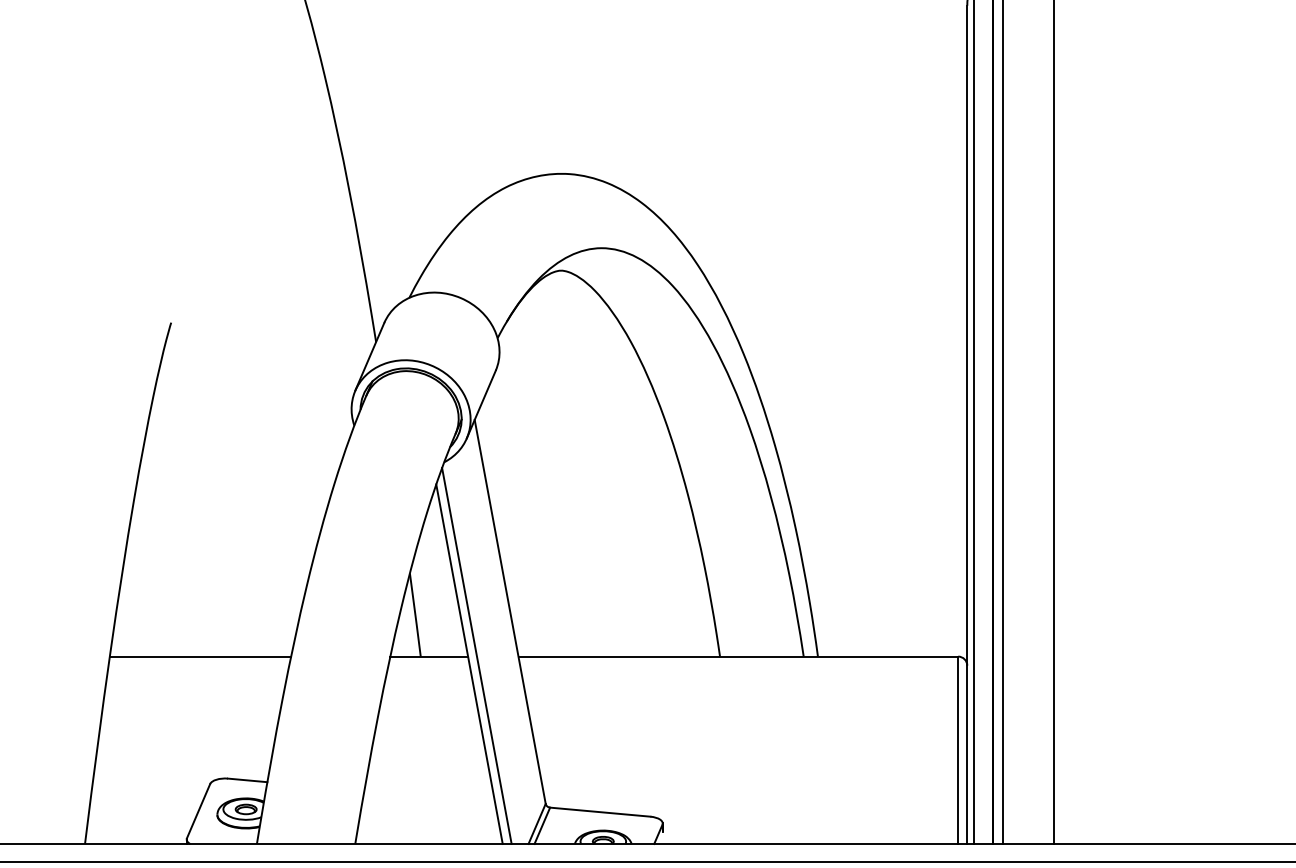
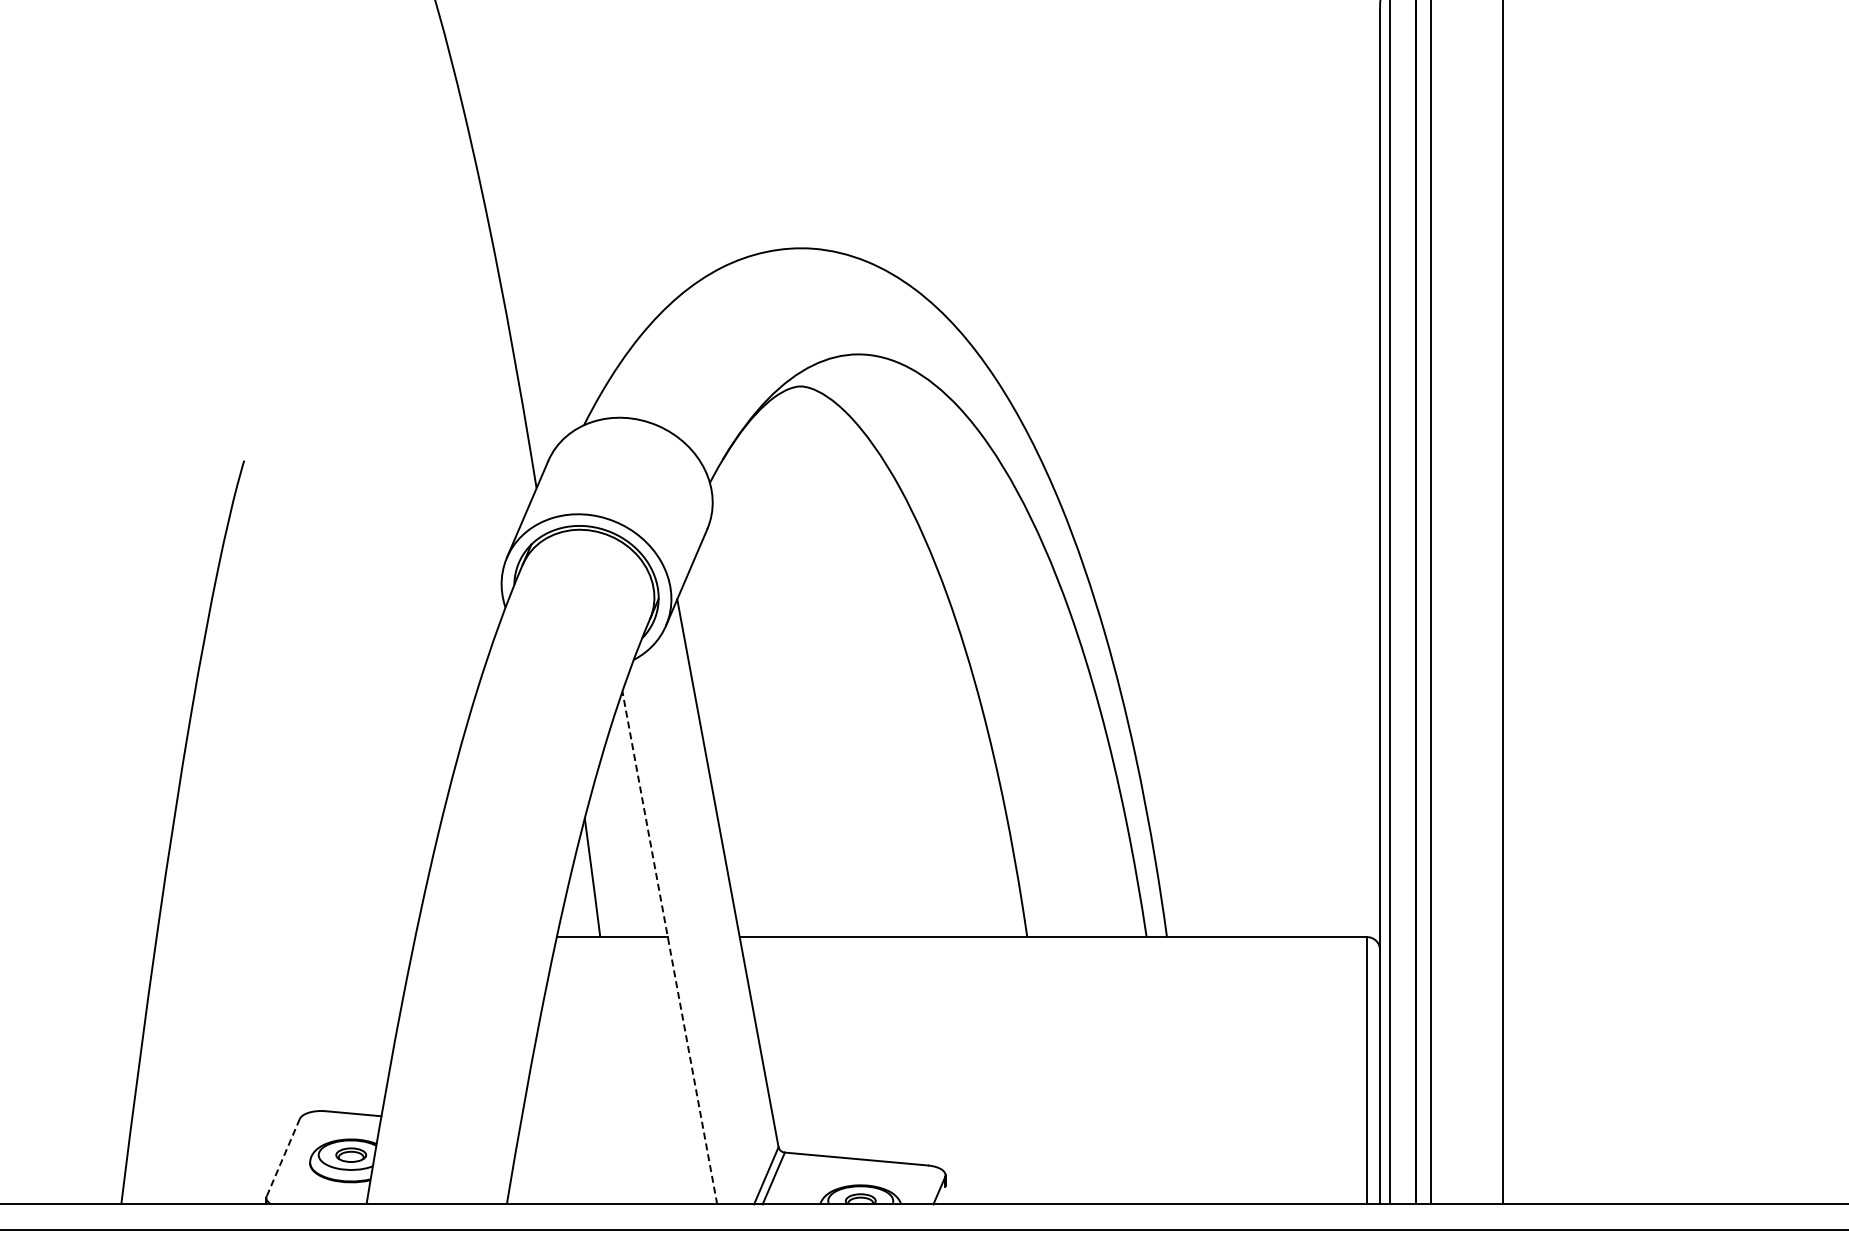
line: (476, 655) -> (679, 935), removed
line: (200, 656) -> (285, 937), removed
line: (469, 663) -> (669, 947), solid -> dashed
line: (198, 811) -> (283, 1157), solid -> dashed

